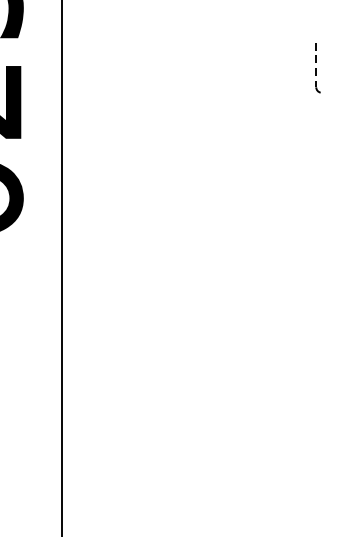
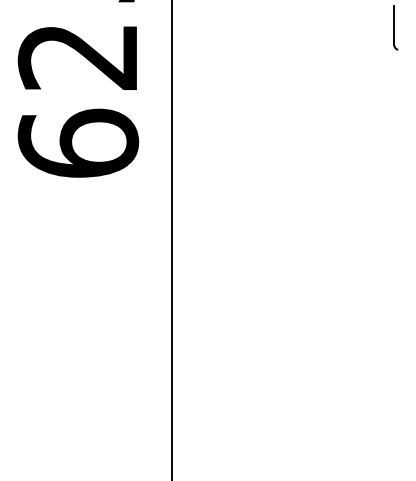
line: (316, 65) -> (394, 26), dashed -> solid

